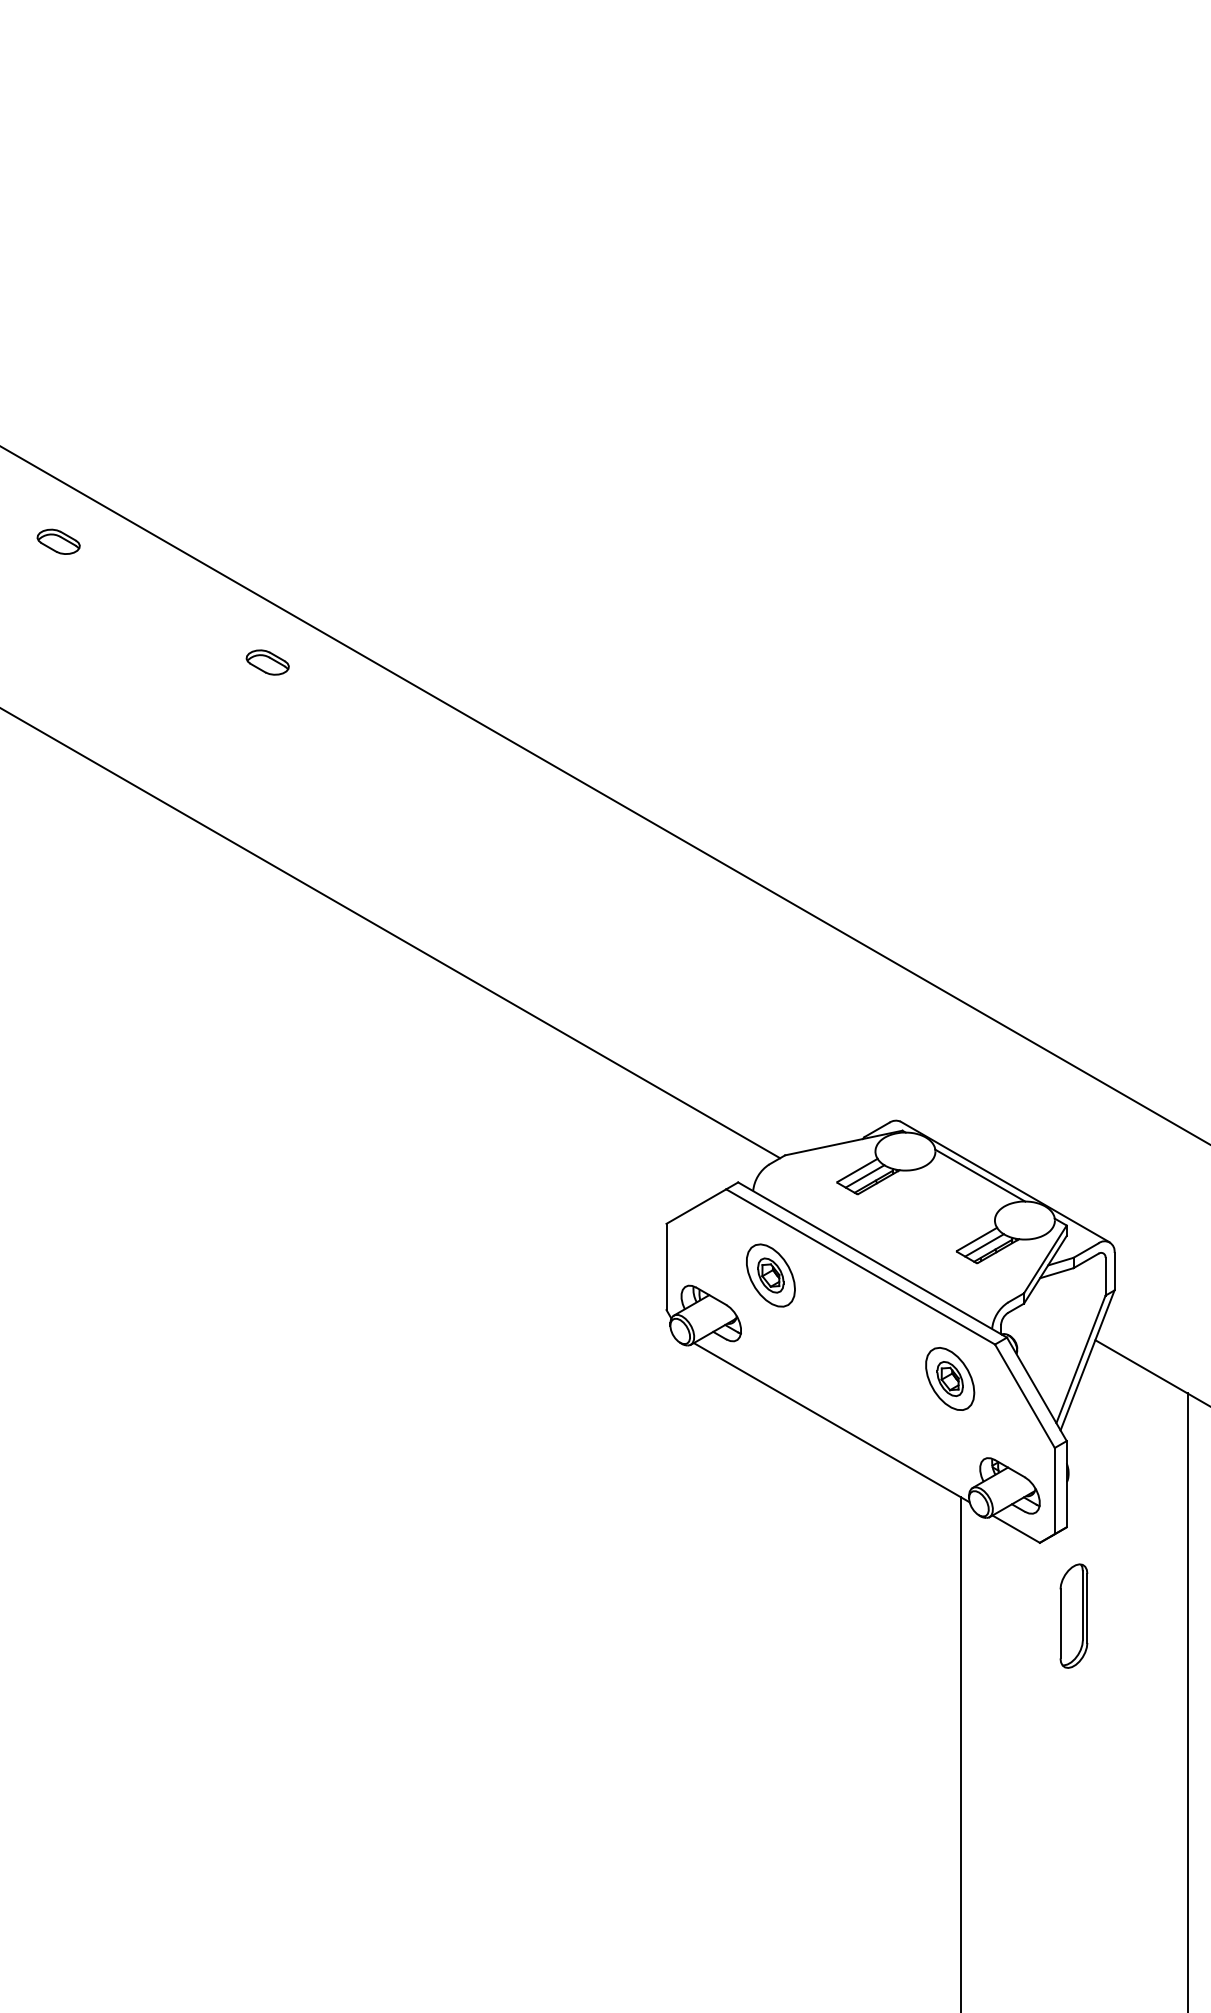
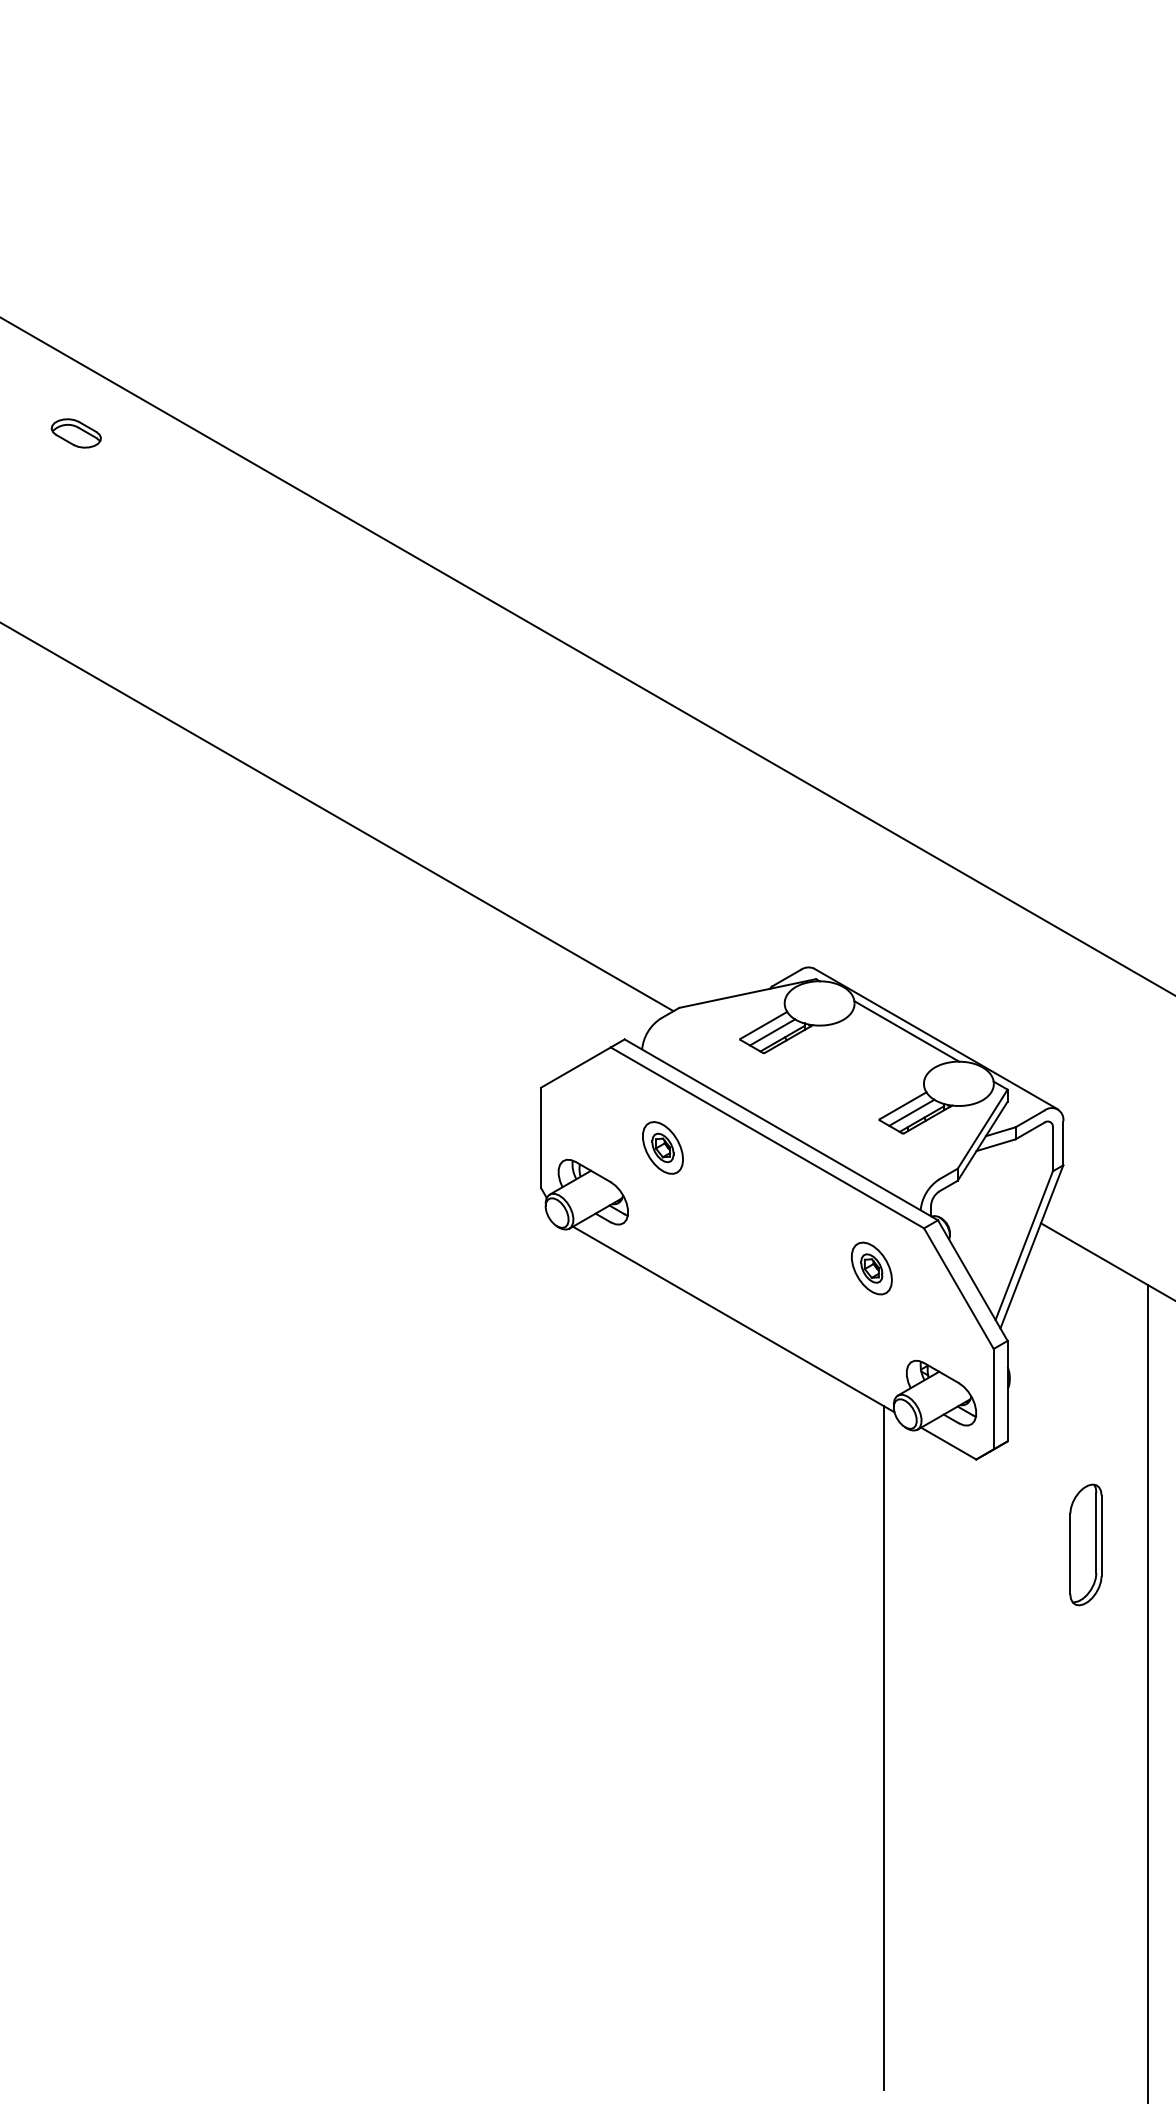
part: (771, 1275) -> (663, 1147), size x0.71
part: (950, 1378) -> (872, 1267), size x0.71
part: (1073, 1615) -> (1085, 1544), moved

